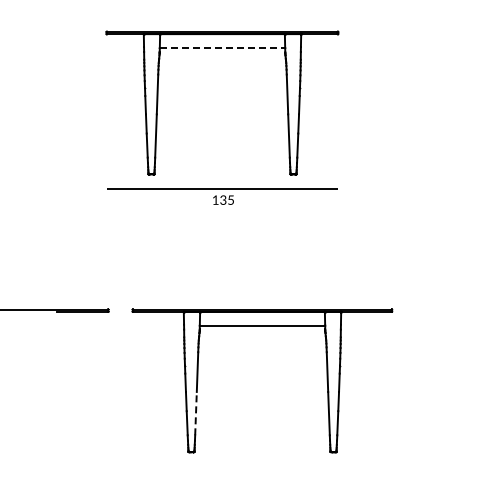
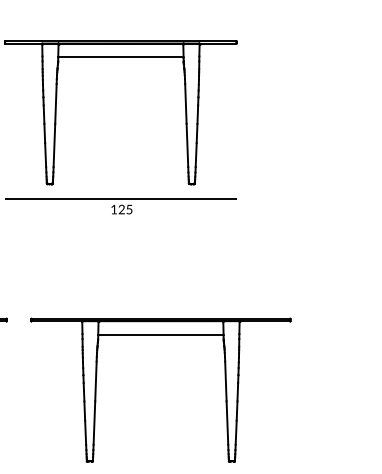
line: (222, 48) -> (120, 57), dashed -> solid
text: (223, 201) -> (121, 210), 135 -> 125
line: (196, 413) -> (94, 422), dashed -> solid

